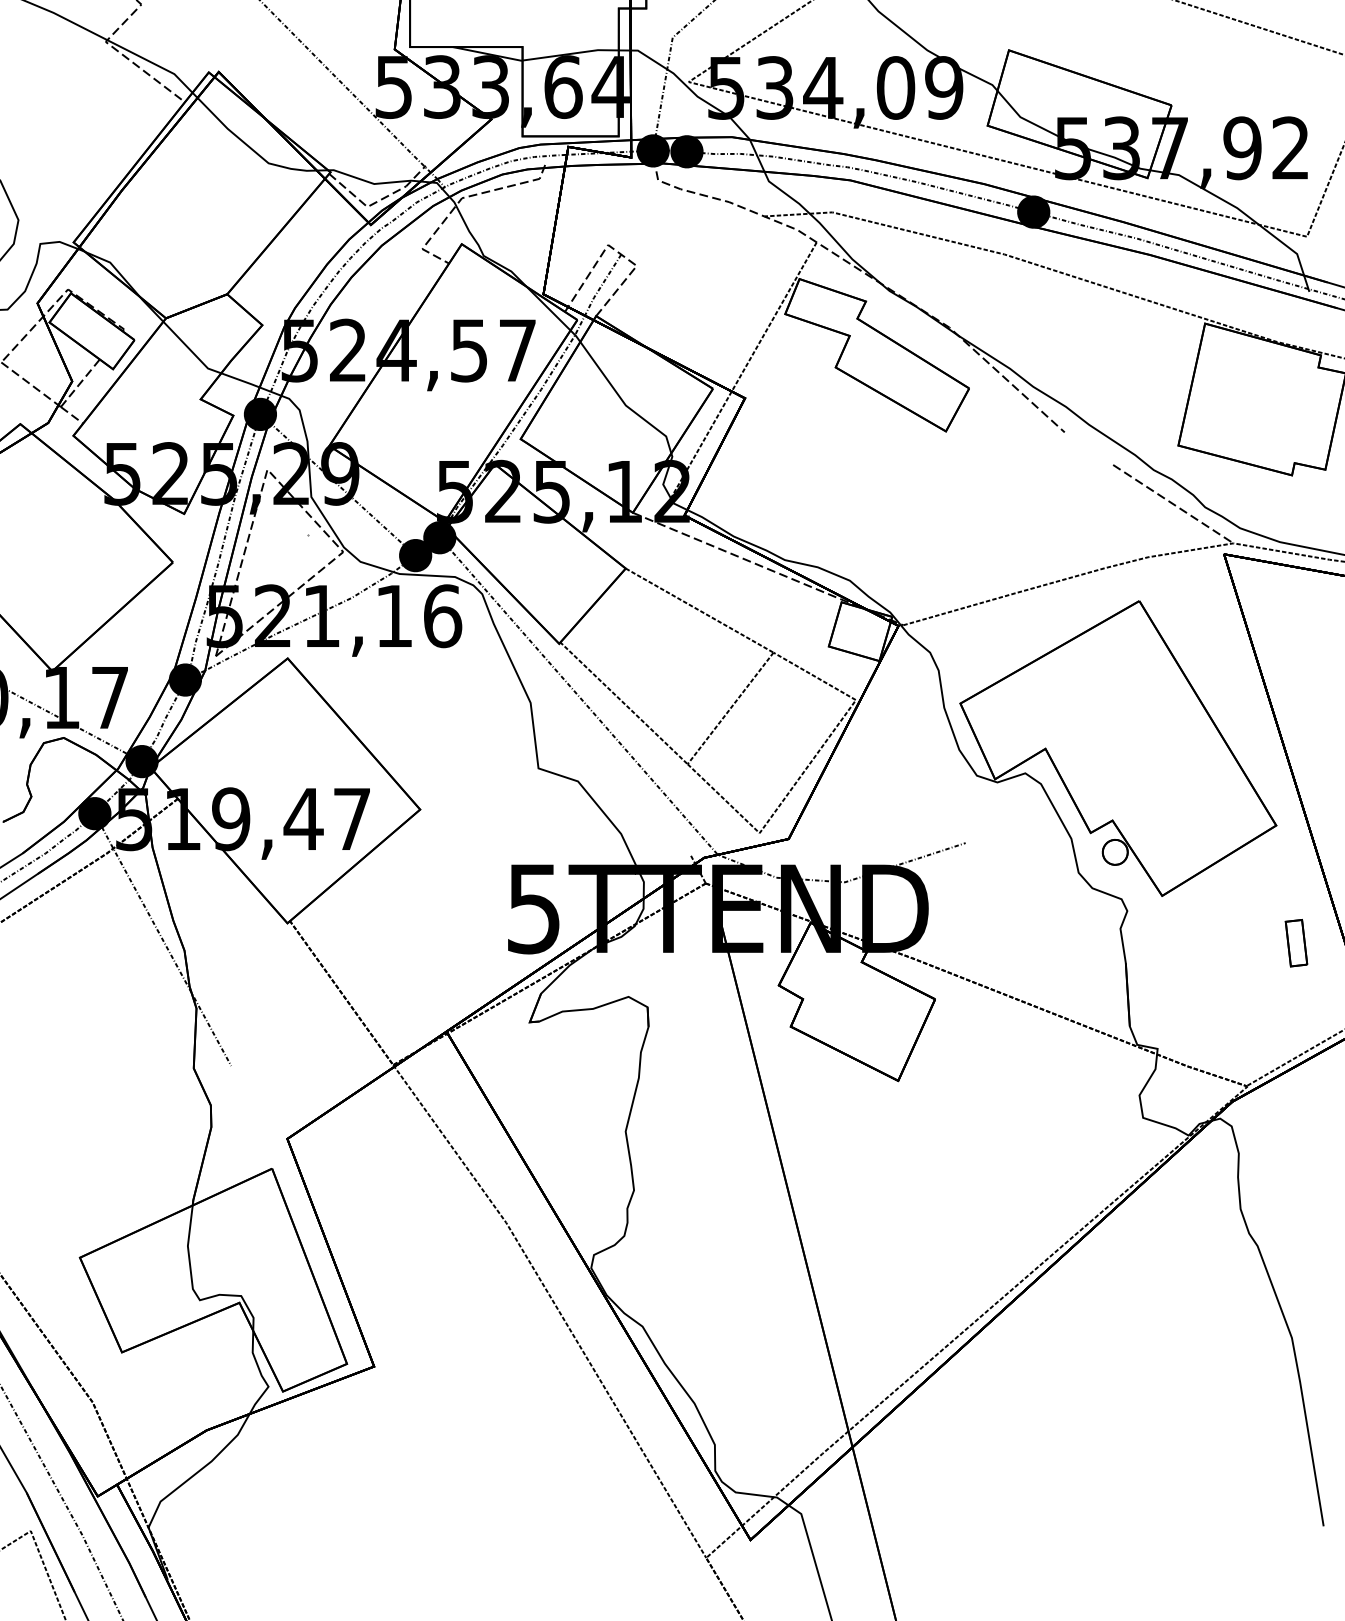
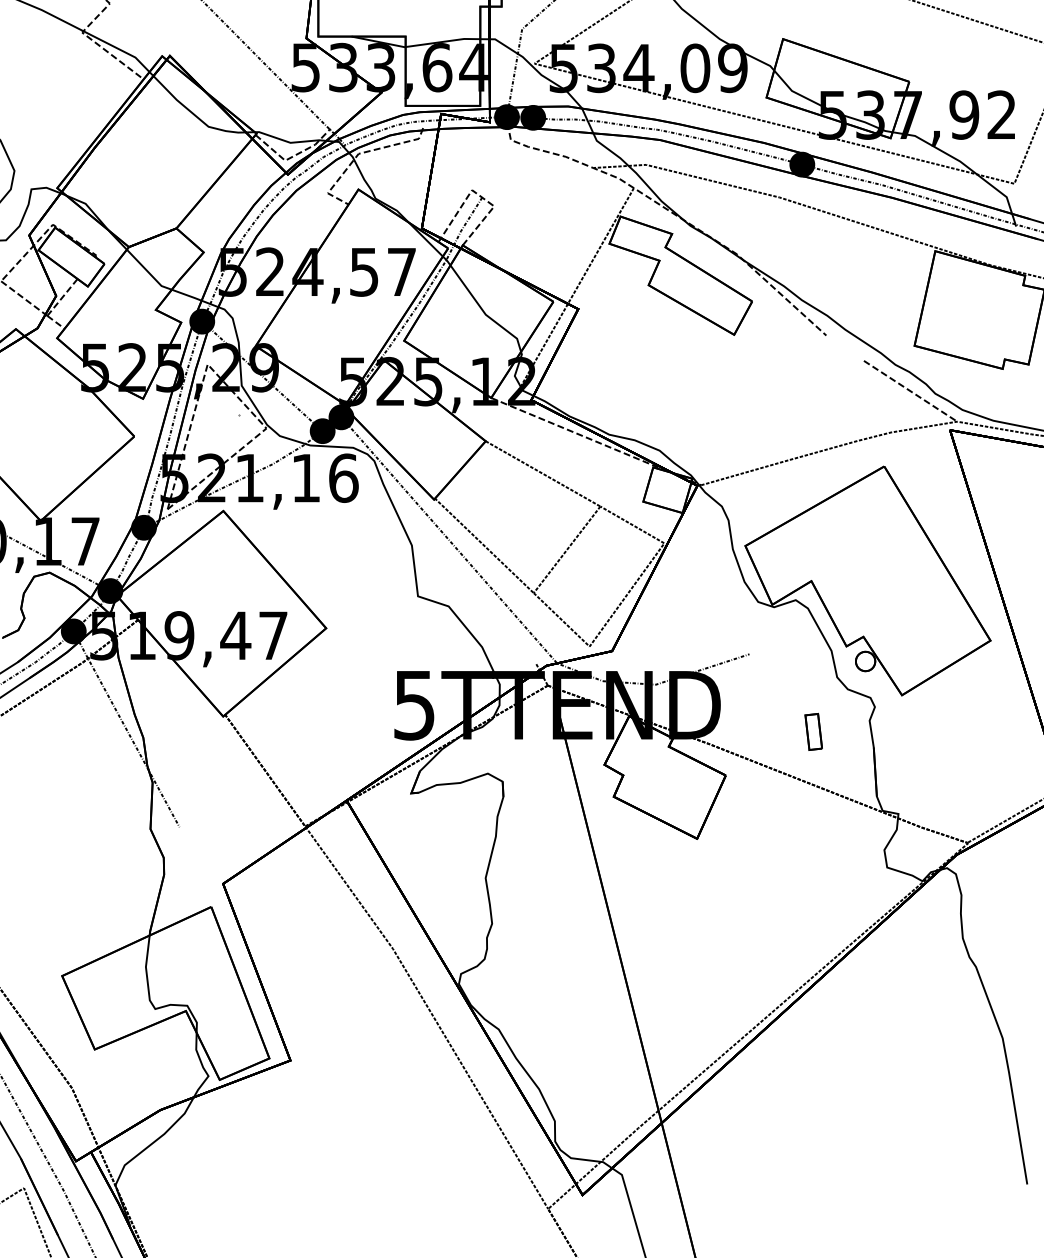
part: (1296, 943) -> (813, 732), moved

